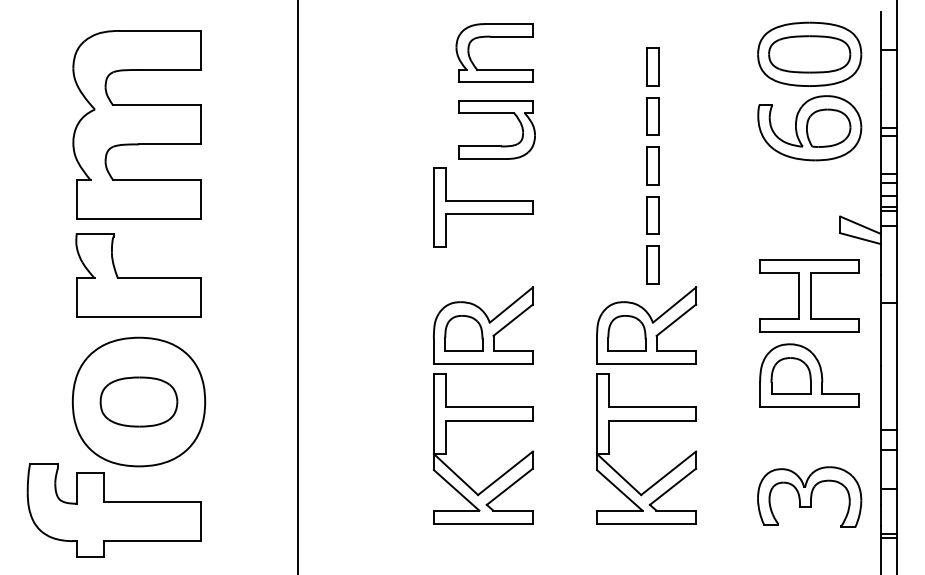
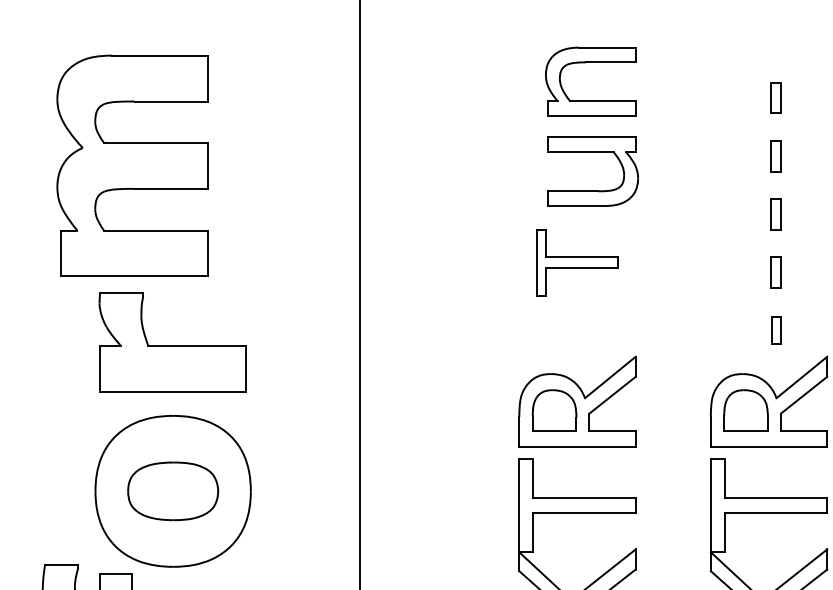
part: (652, 66) -> (776, 97), size x0.7
part: (652, 116) -> (776, 156), size x0.7
part: (136, 124) -> (131, 165), moved
part: (652, 165) -> (776, 213), size x0.7
part: (483, 207) -> (577, 262), size x0.7
part: (652, 215) -> (776, 272), size x0.7
part: (652, 264) -> (776, 329), size x0.6

